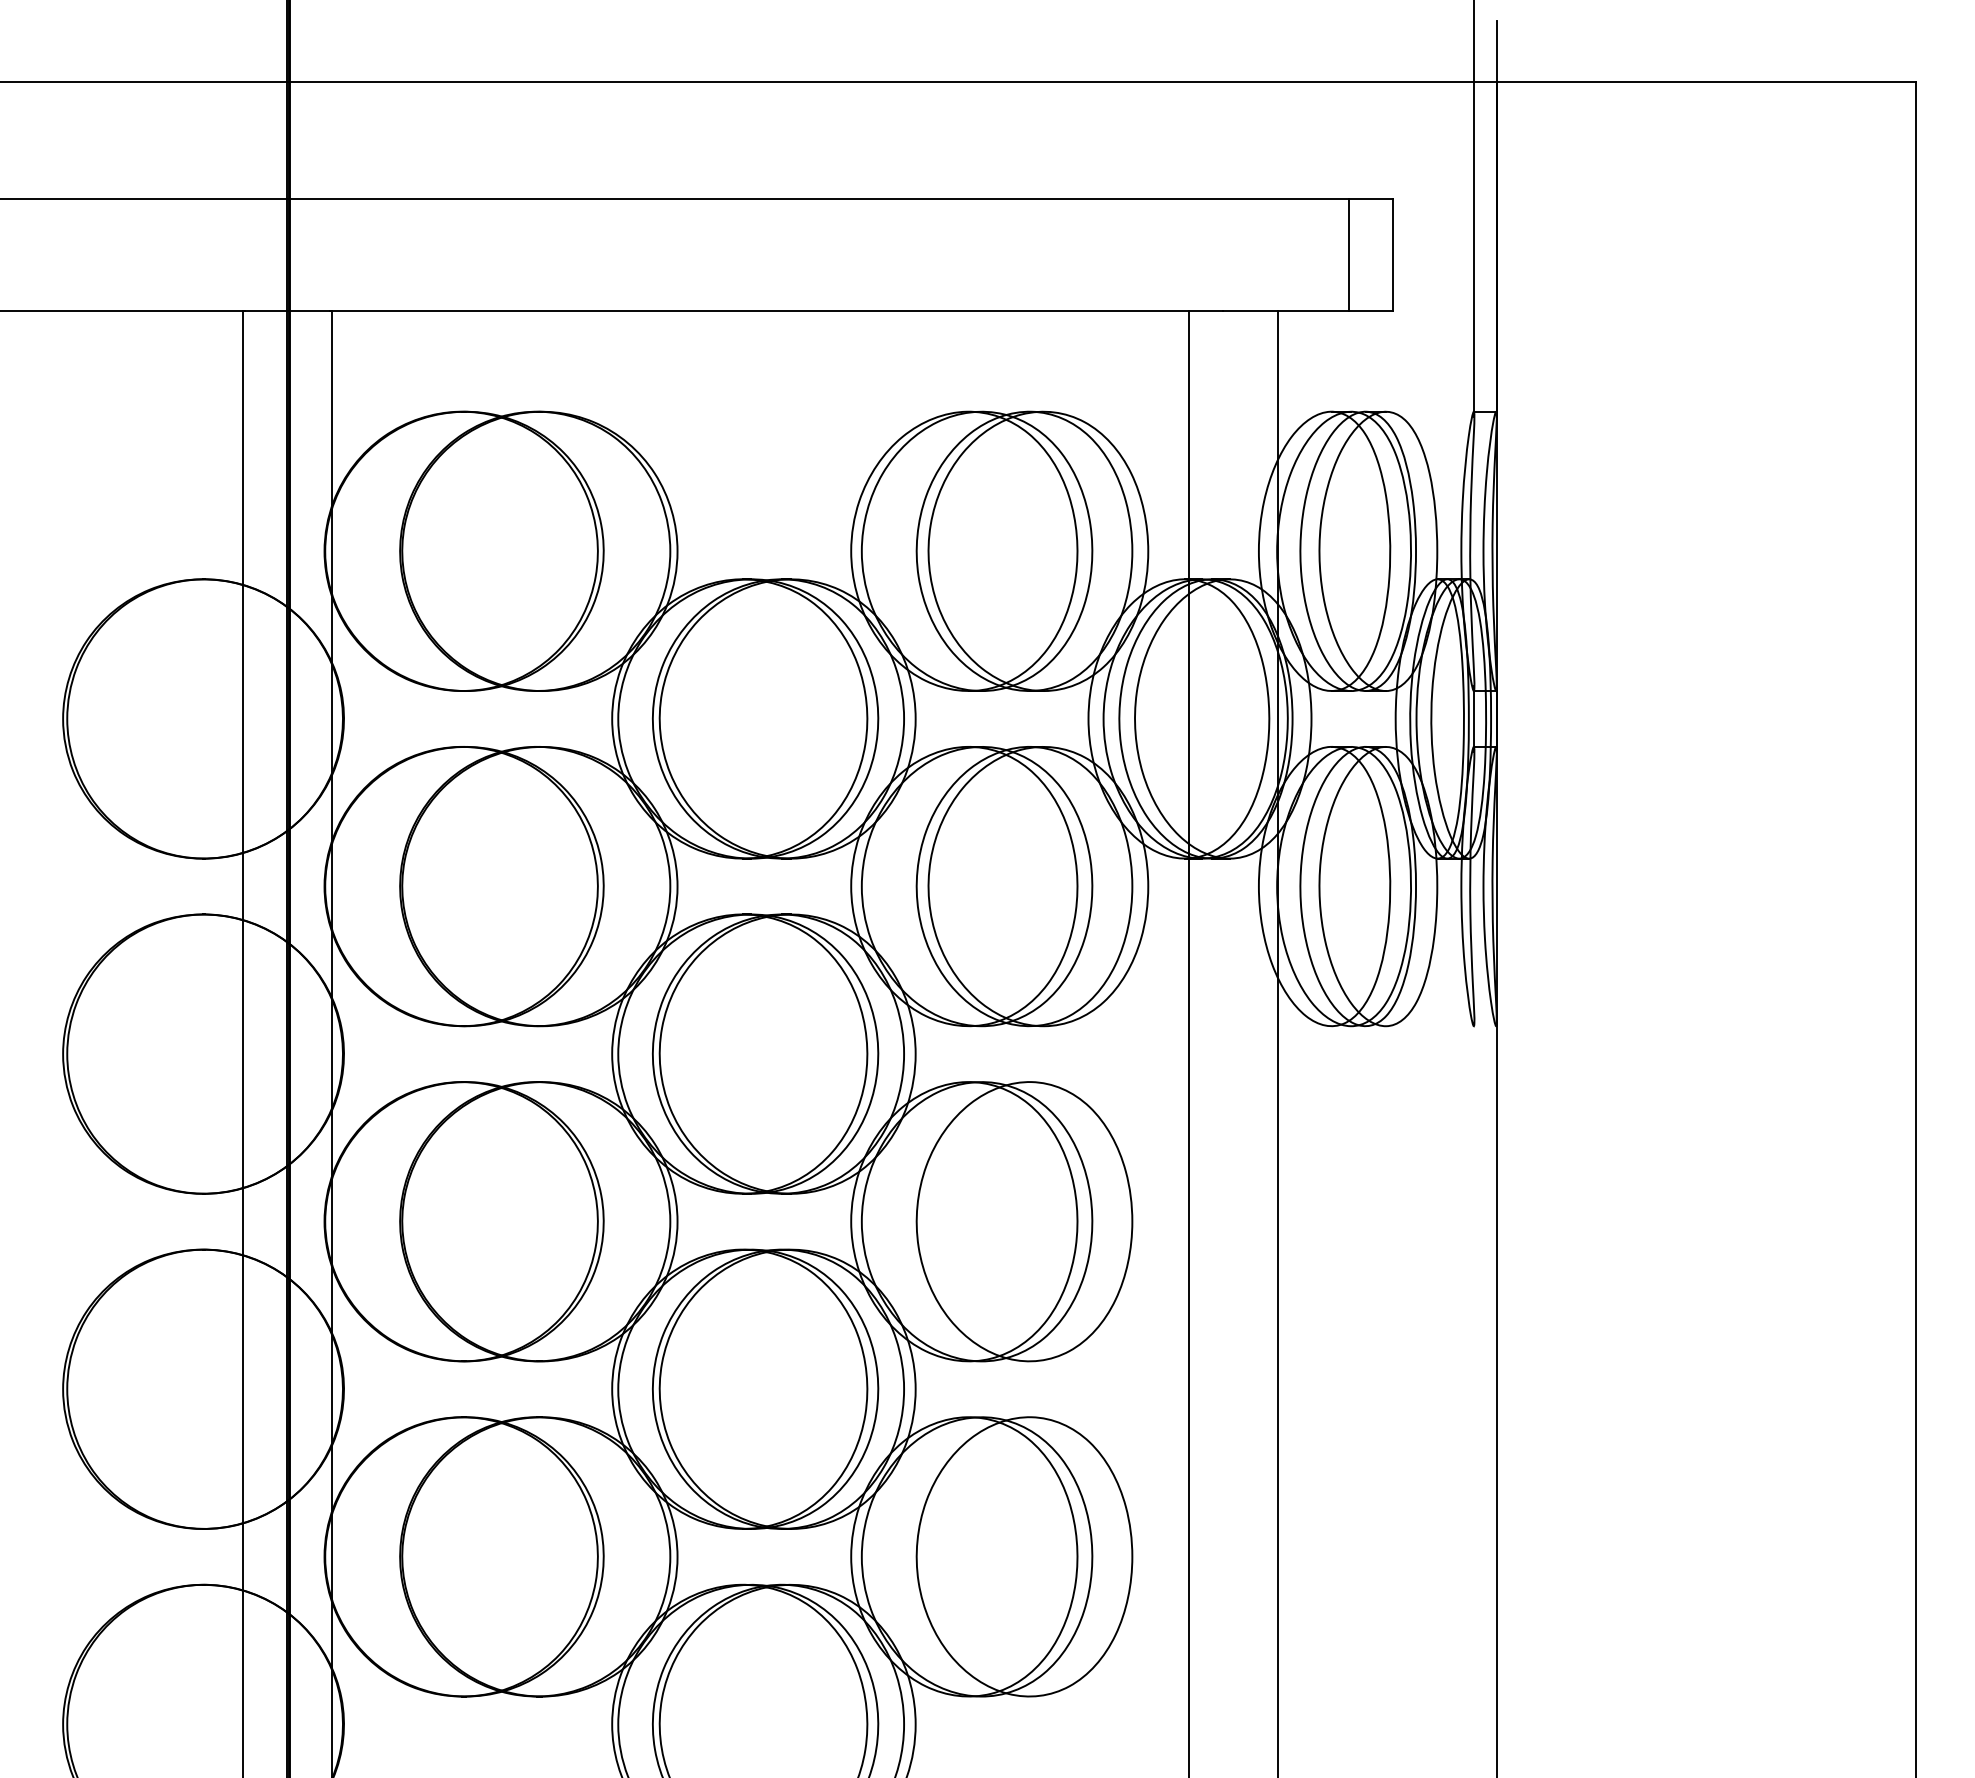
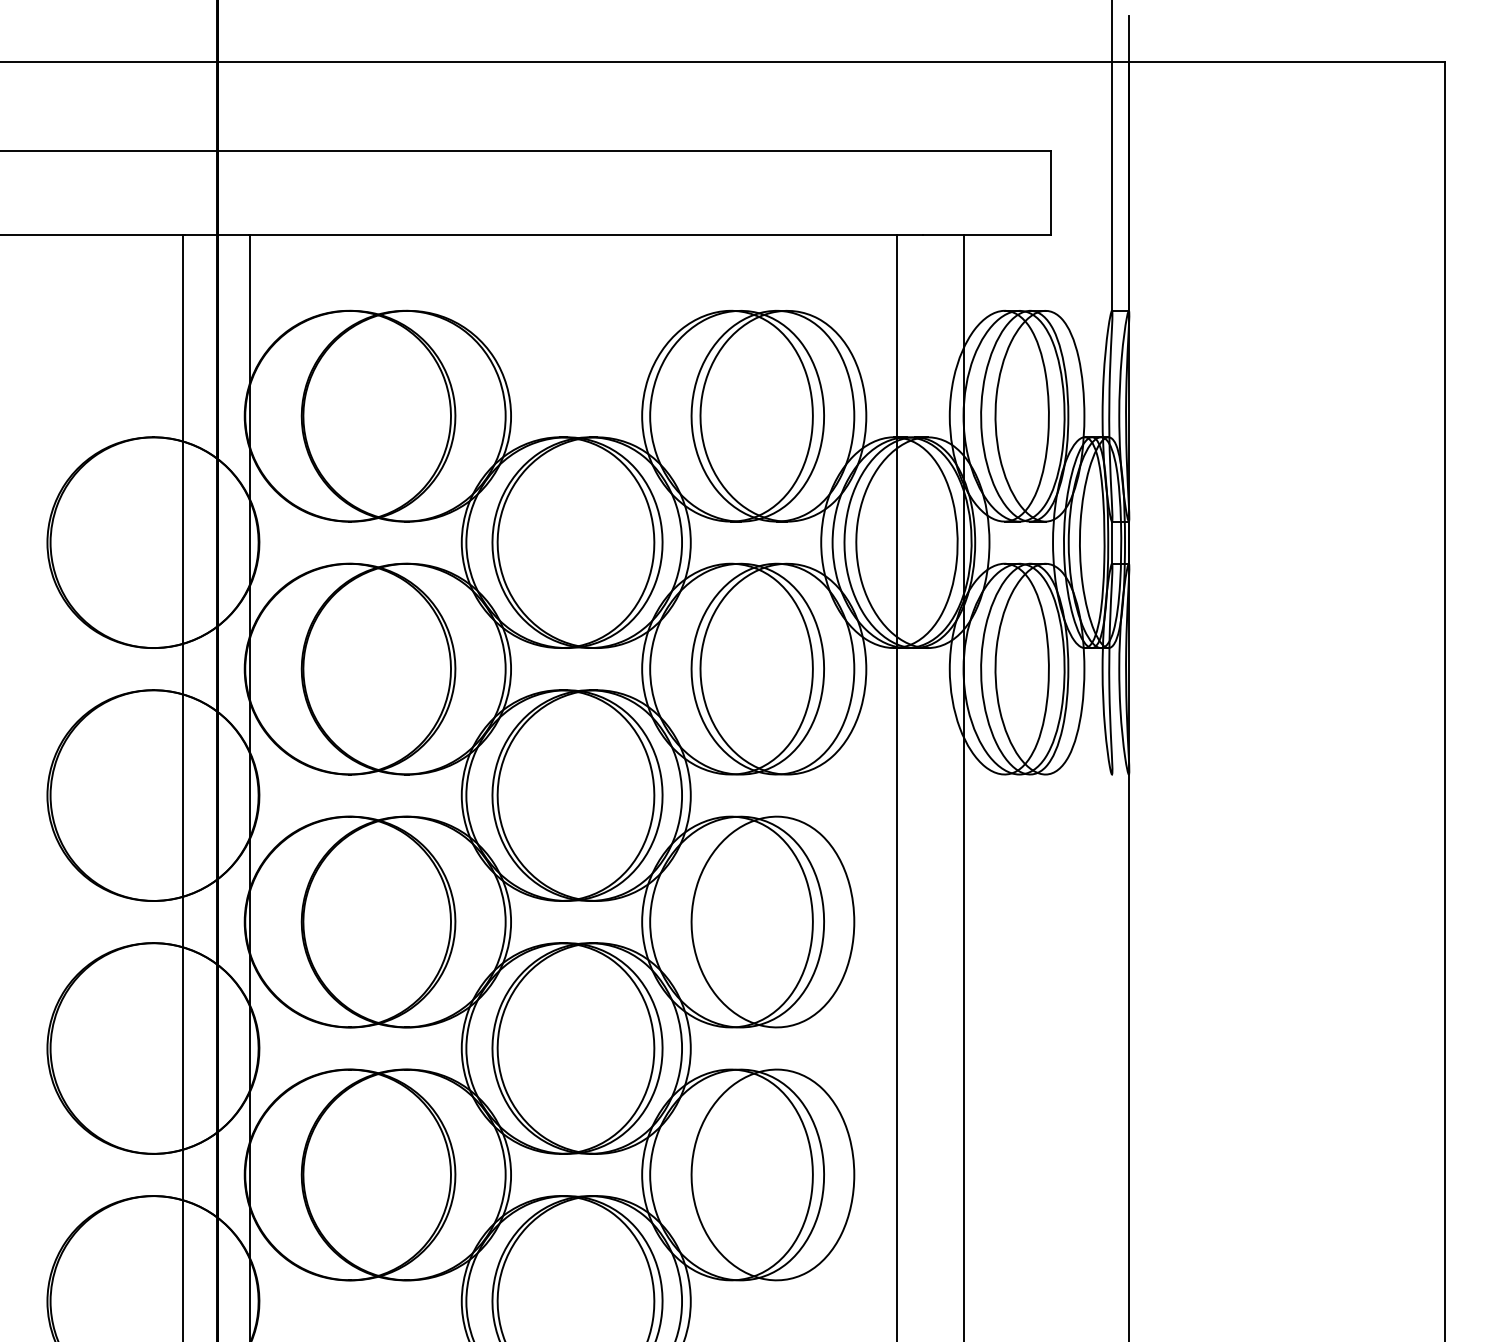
line: (1348, 255) -> (1017, 192), removed

